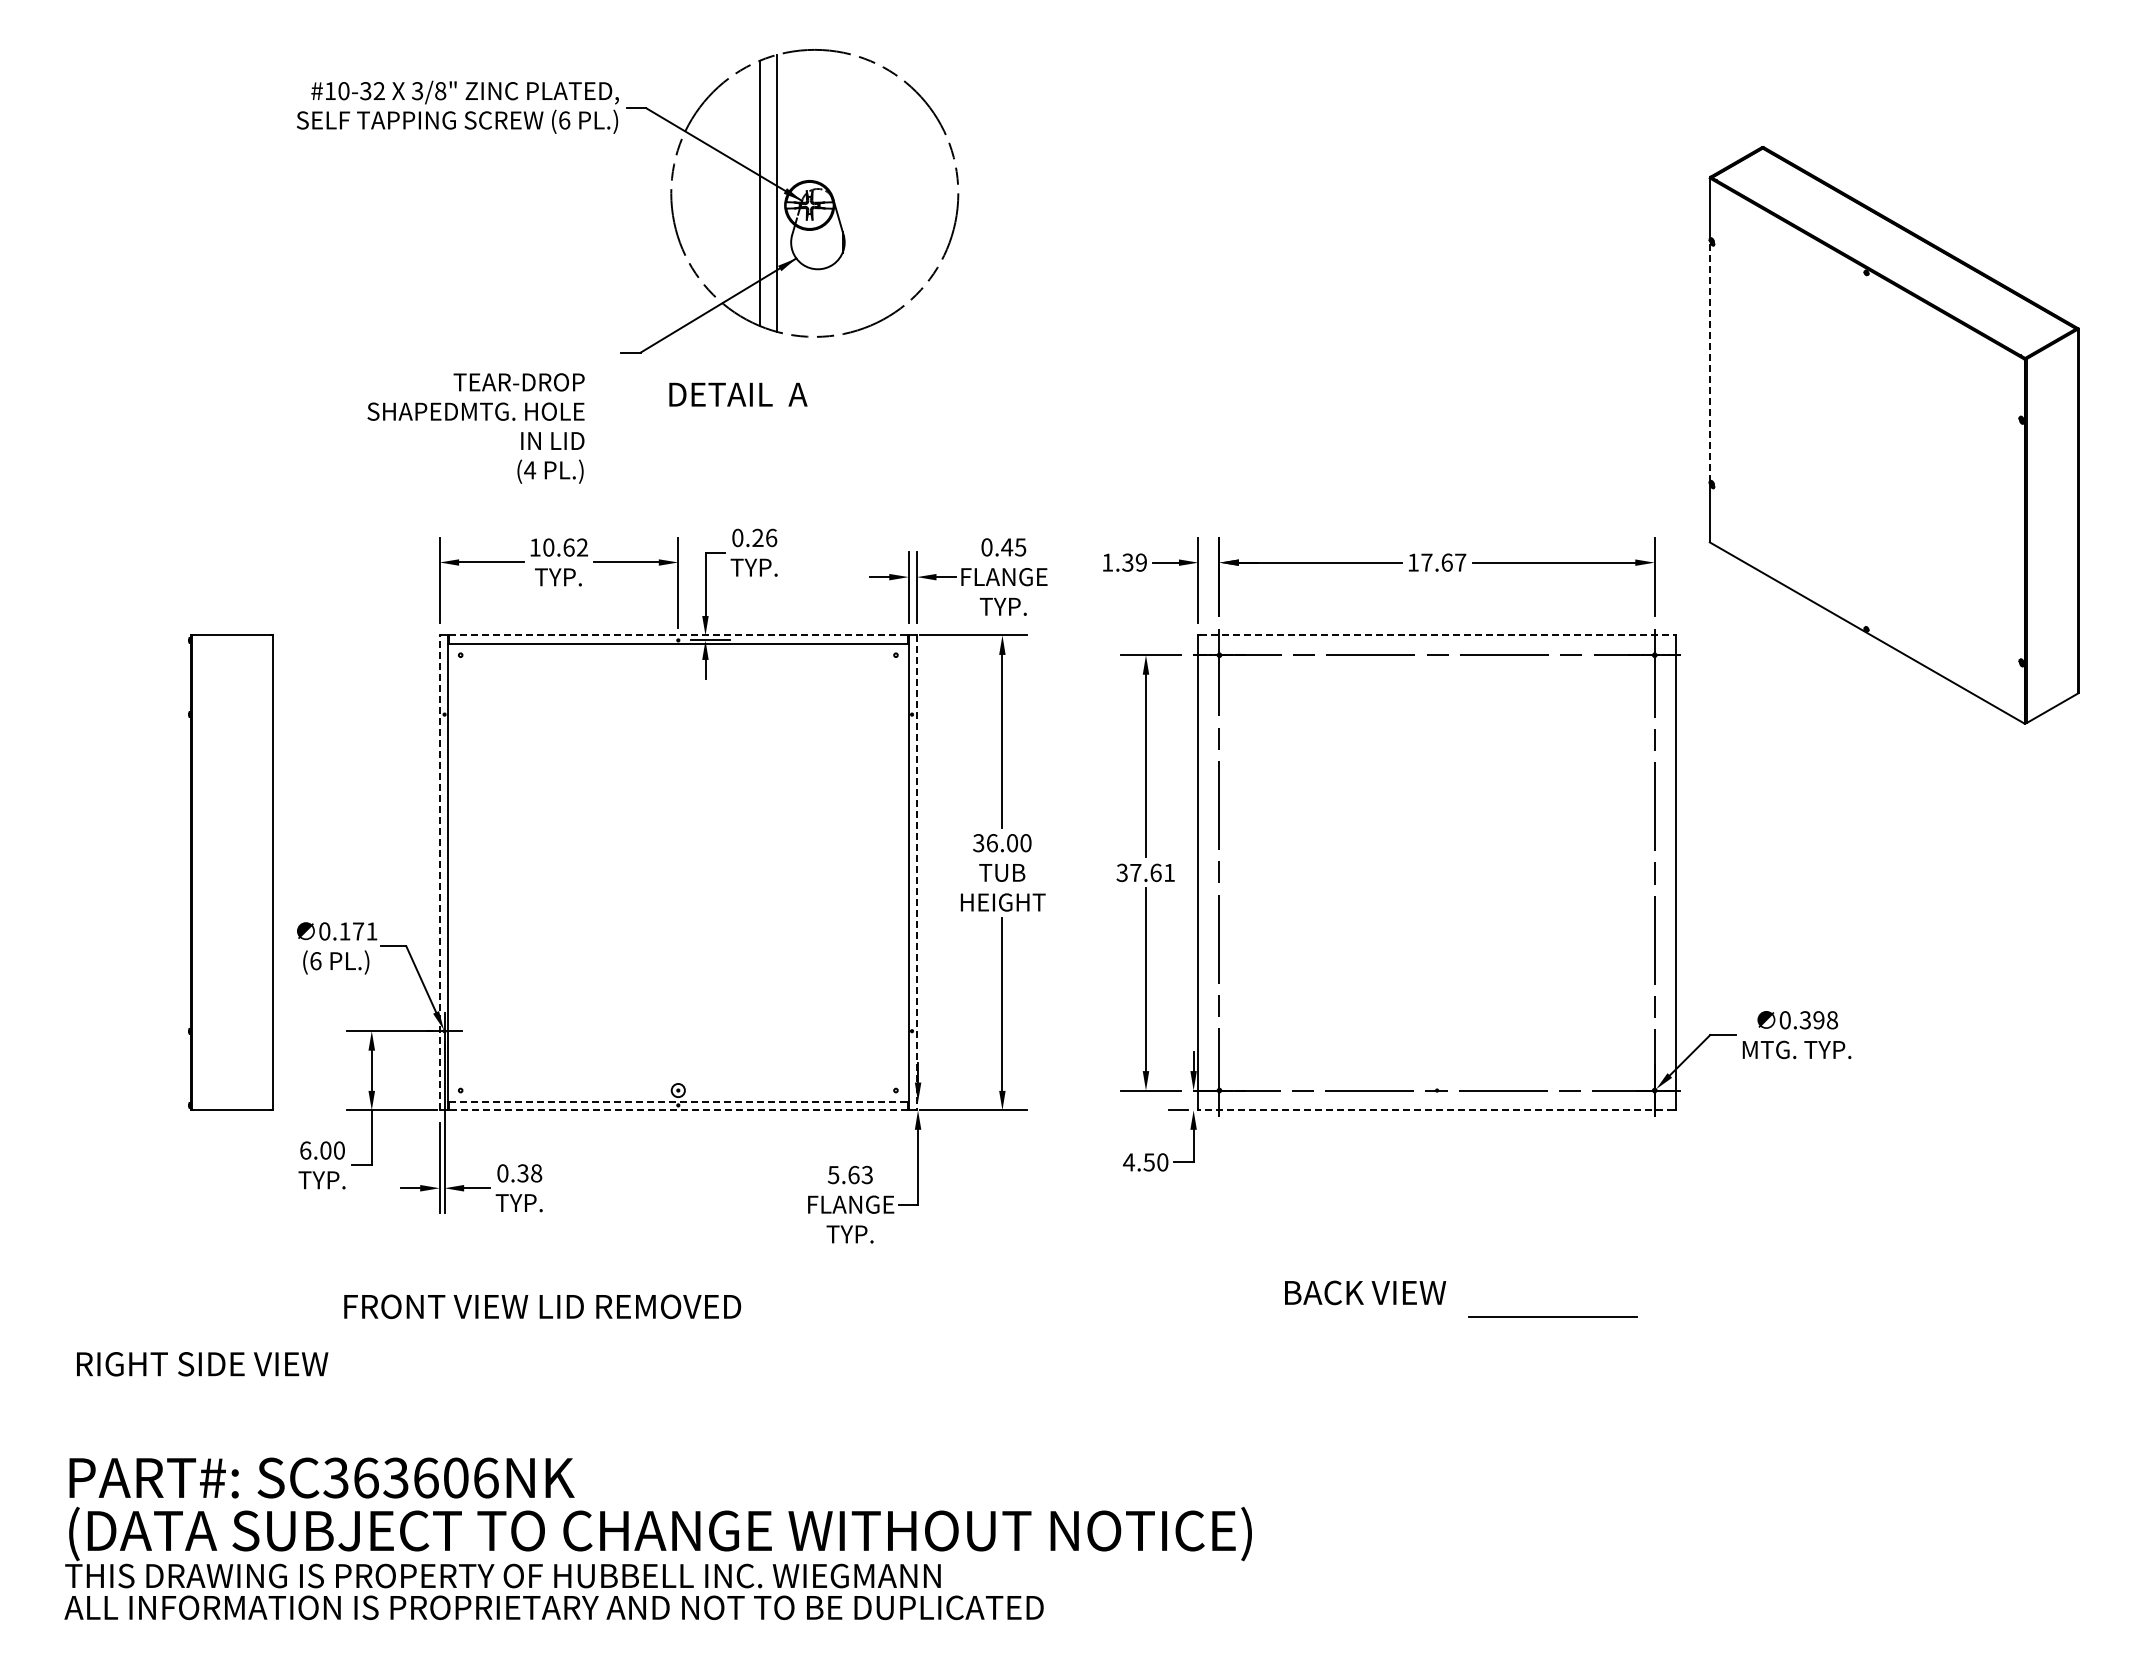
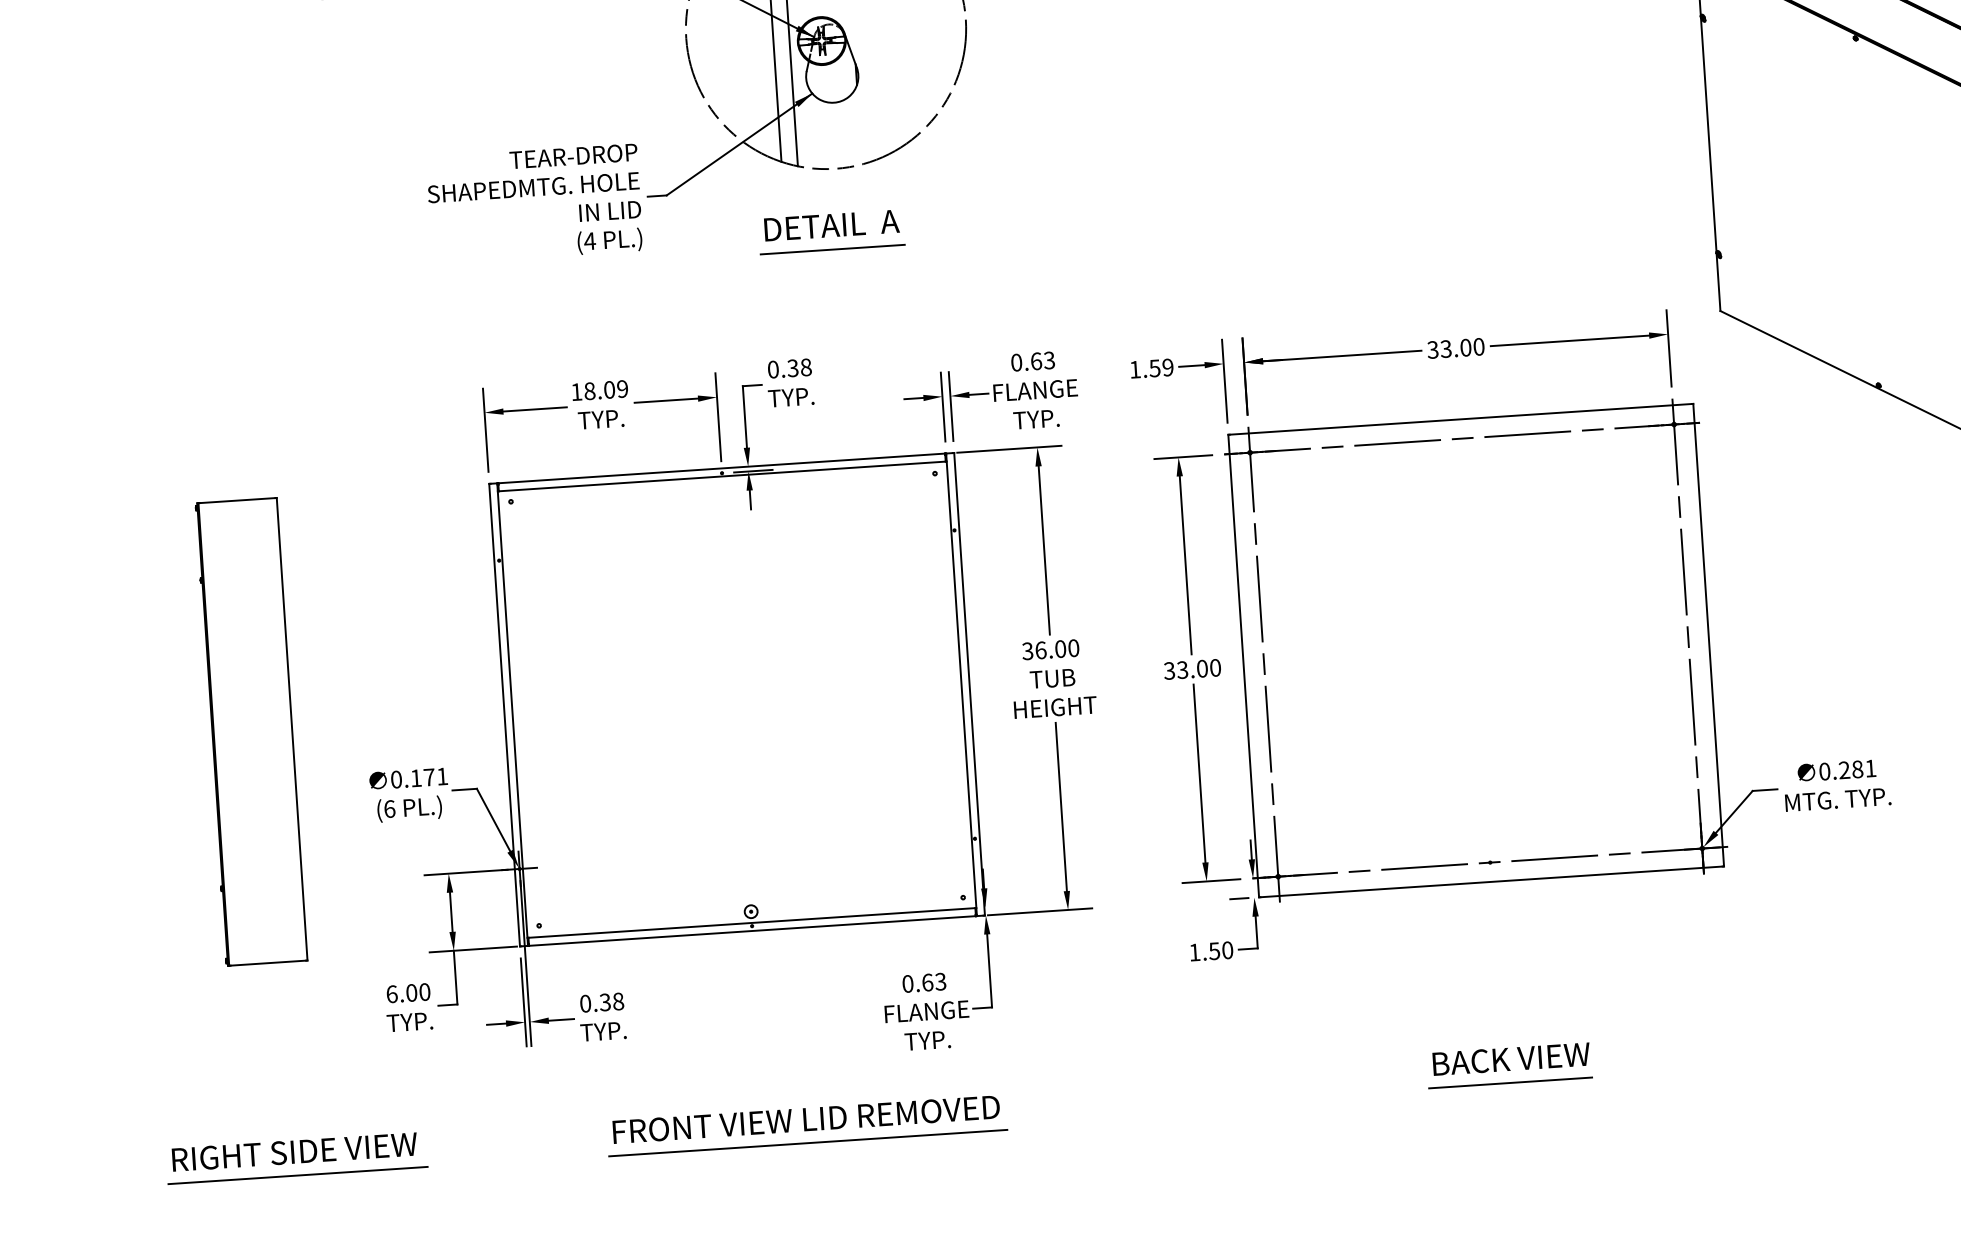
line: (1709, 360) -> (1708, 133), dashed -> solid
text: (738, 394) -> (831, 225), moved
line: (806, 419) -> (832, 249), added
text: (475, 428) -> (534, 204), moved
text: (764, 537) -> (799, 367), 0.26 -> 0.38
text: (565, 547) -> (606, 390), 10.62 -> 18.09
text: (1013, 547) -> (1042, 361), 0.45 -> 0.63
text: (1127, 562) -> (1154, 368), 1.39 -> 1.59
text: (1436, 562) -> (1455, 348), 17.67 -> 33.00
line: (678, 635) -> (721, 468), dashed -> solid
line: (1437, 635) -> (1461, 419), dashed -> solid
part: (230, 872) -> (251, 731), moved
line: (439, 872) -> (504, 714), dashed -> solid
text: (1152, 872) -> (1198, 668), 37.61 -> 33.00
line: (917, 873) -> (970, 684), dashed -> solid
text: (1818, 1020) -> (1857, 769), 0.398 -> 0.281
line: (678, 1102) -> (752, 923), dashed -> solid
line: (677, 1110) -> (751, 931), dashed -> solid
line: (1436, 1110) -> (1490, 882), dashed -> solid
text: (1128, 1162) -> (1194, 952), 4.50 -> 1.50
text: (833, 1174) -> (907, 983), 5.63 -> 0.63
text: (1365, 1292) -> (1511, 1058), moved
text: (542, 1306) -> (806, 1119), moved
line: (1552, 1316) -> (1510, 1082), moved
line: (197, 1329) -> (298, 1175), added
line: (720, 1330) -> (807, 1142), added
text: (202, 1364) -> (294, 1152), moved

